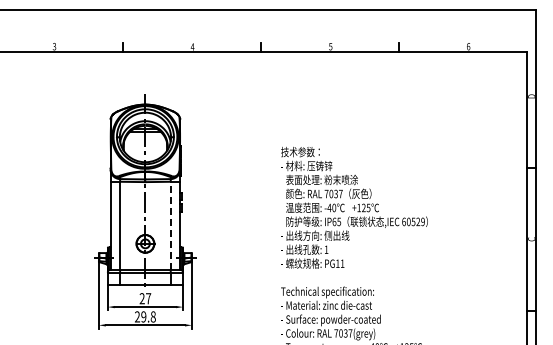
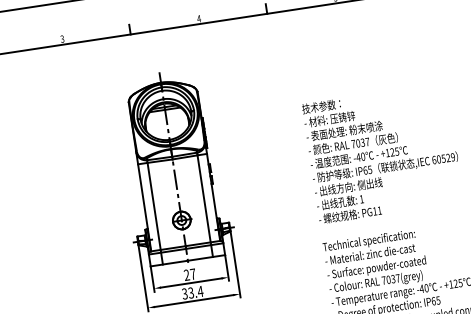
line: (170, 225) -> (203, 198), dashed -> solid
text: (145, 316) -> (192, 292), 29.8 -> 33.4

